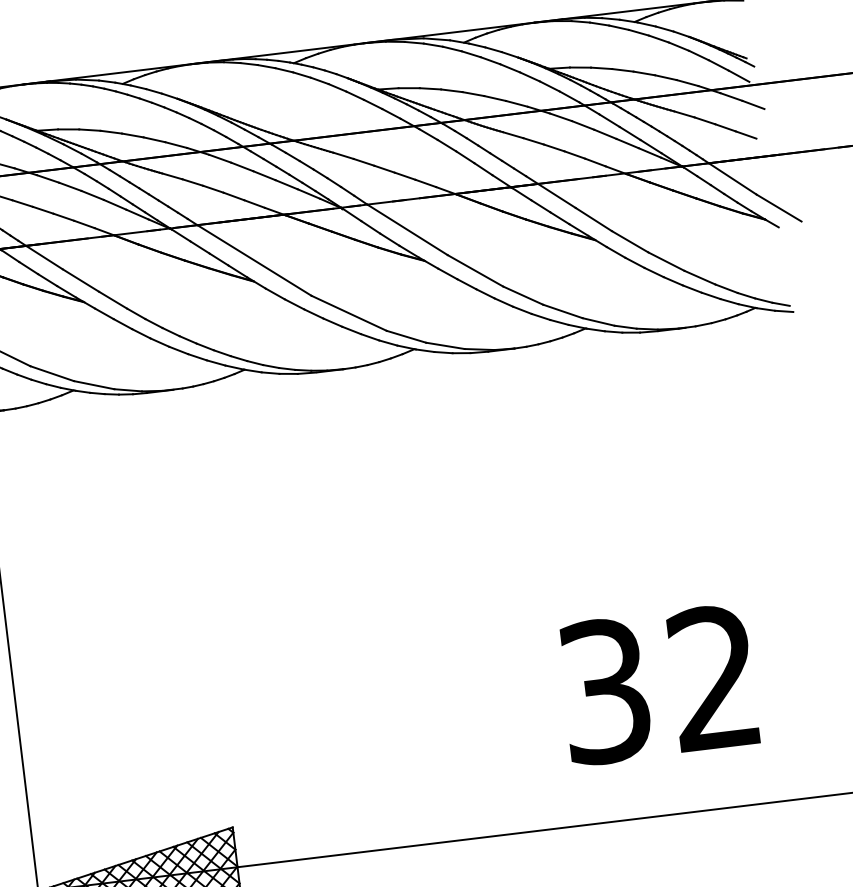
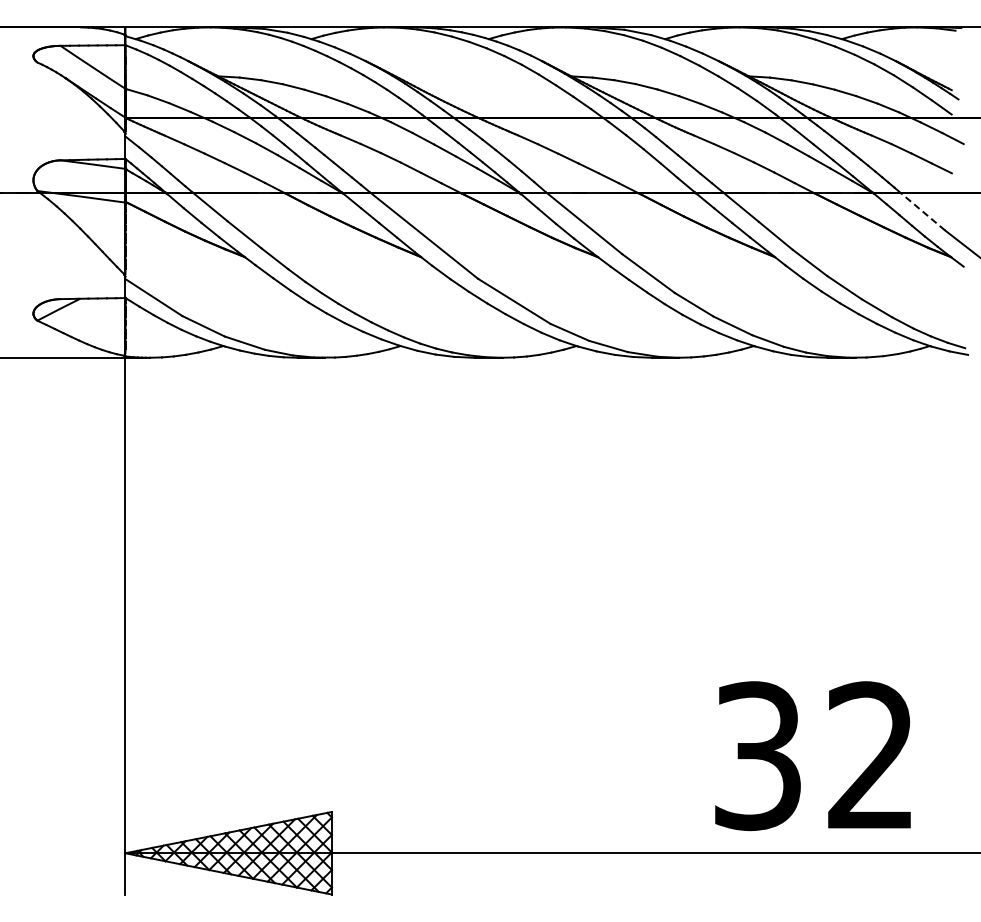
line: (732, 178) -> (922, 211), solid -> dashed
text: (657, 685) -> (812, 756), moved

